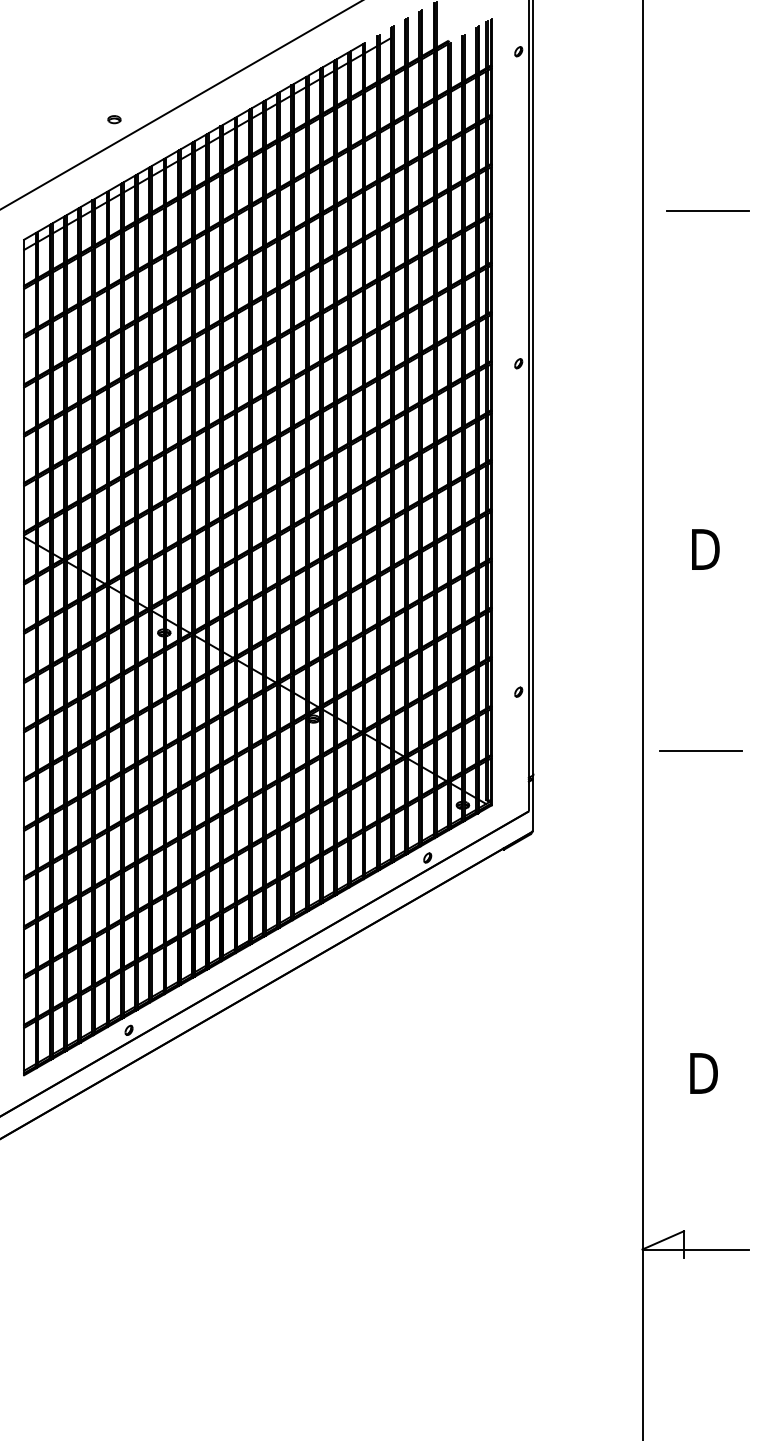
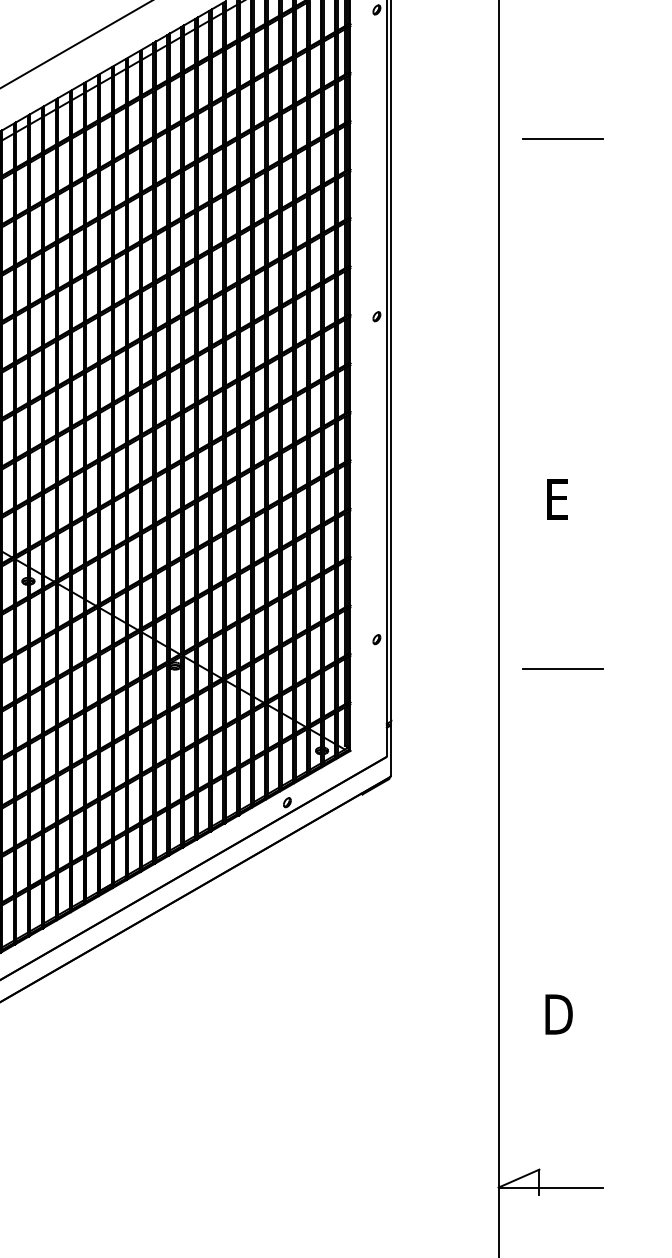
line: (707, 210) -> (562, 138), moved
text: (705, 549) -> (560, 499), D -> E
line: (700, 750) -> (562, 668), moved

